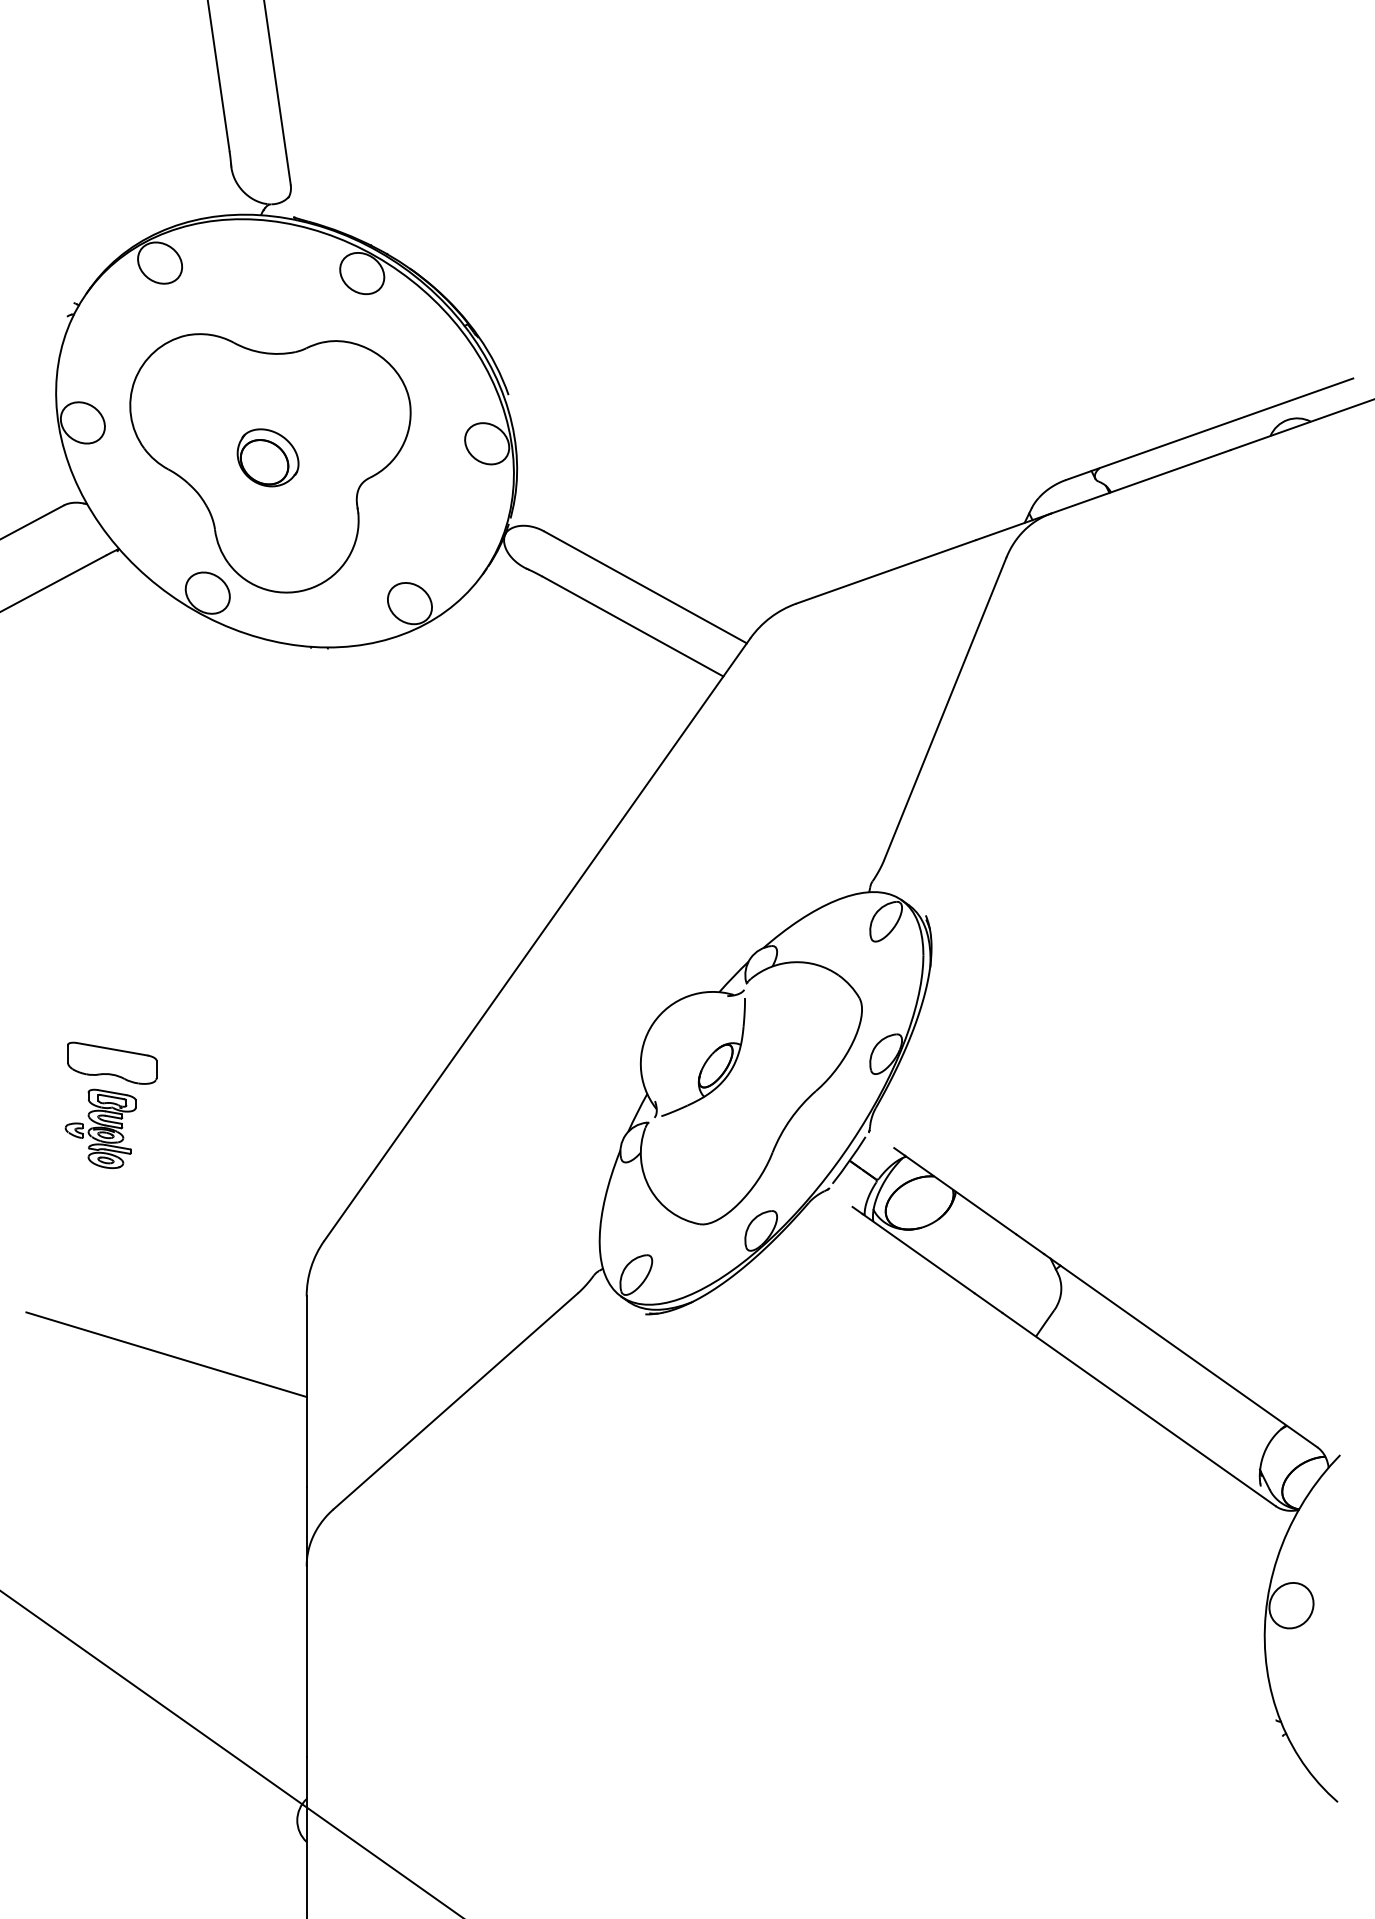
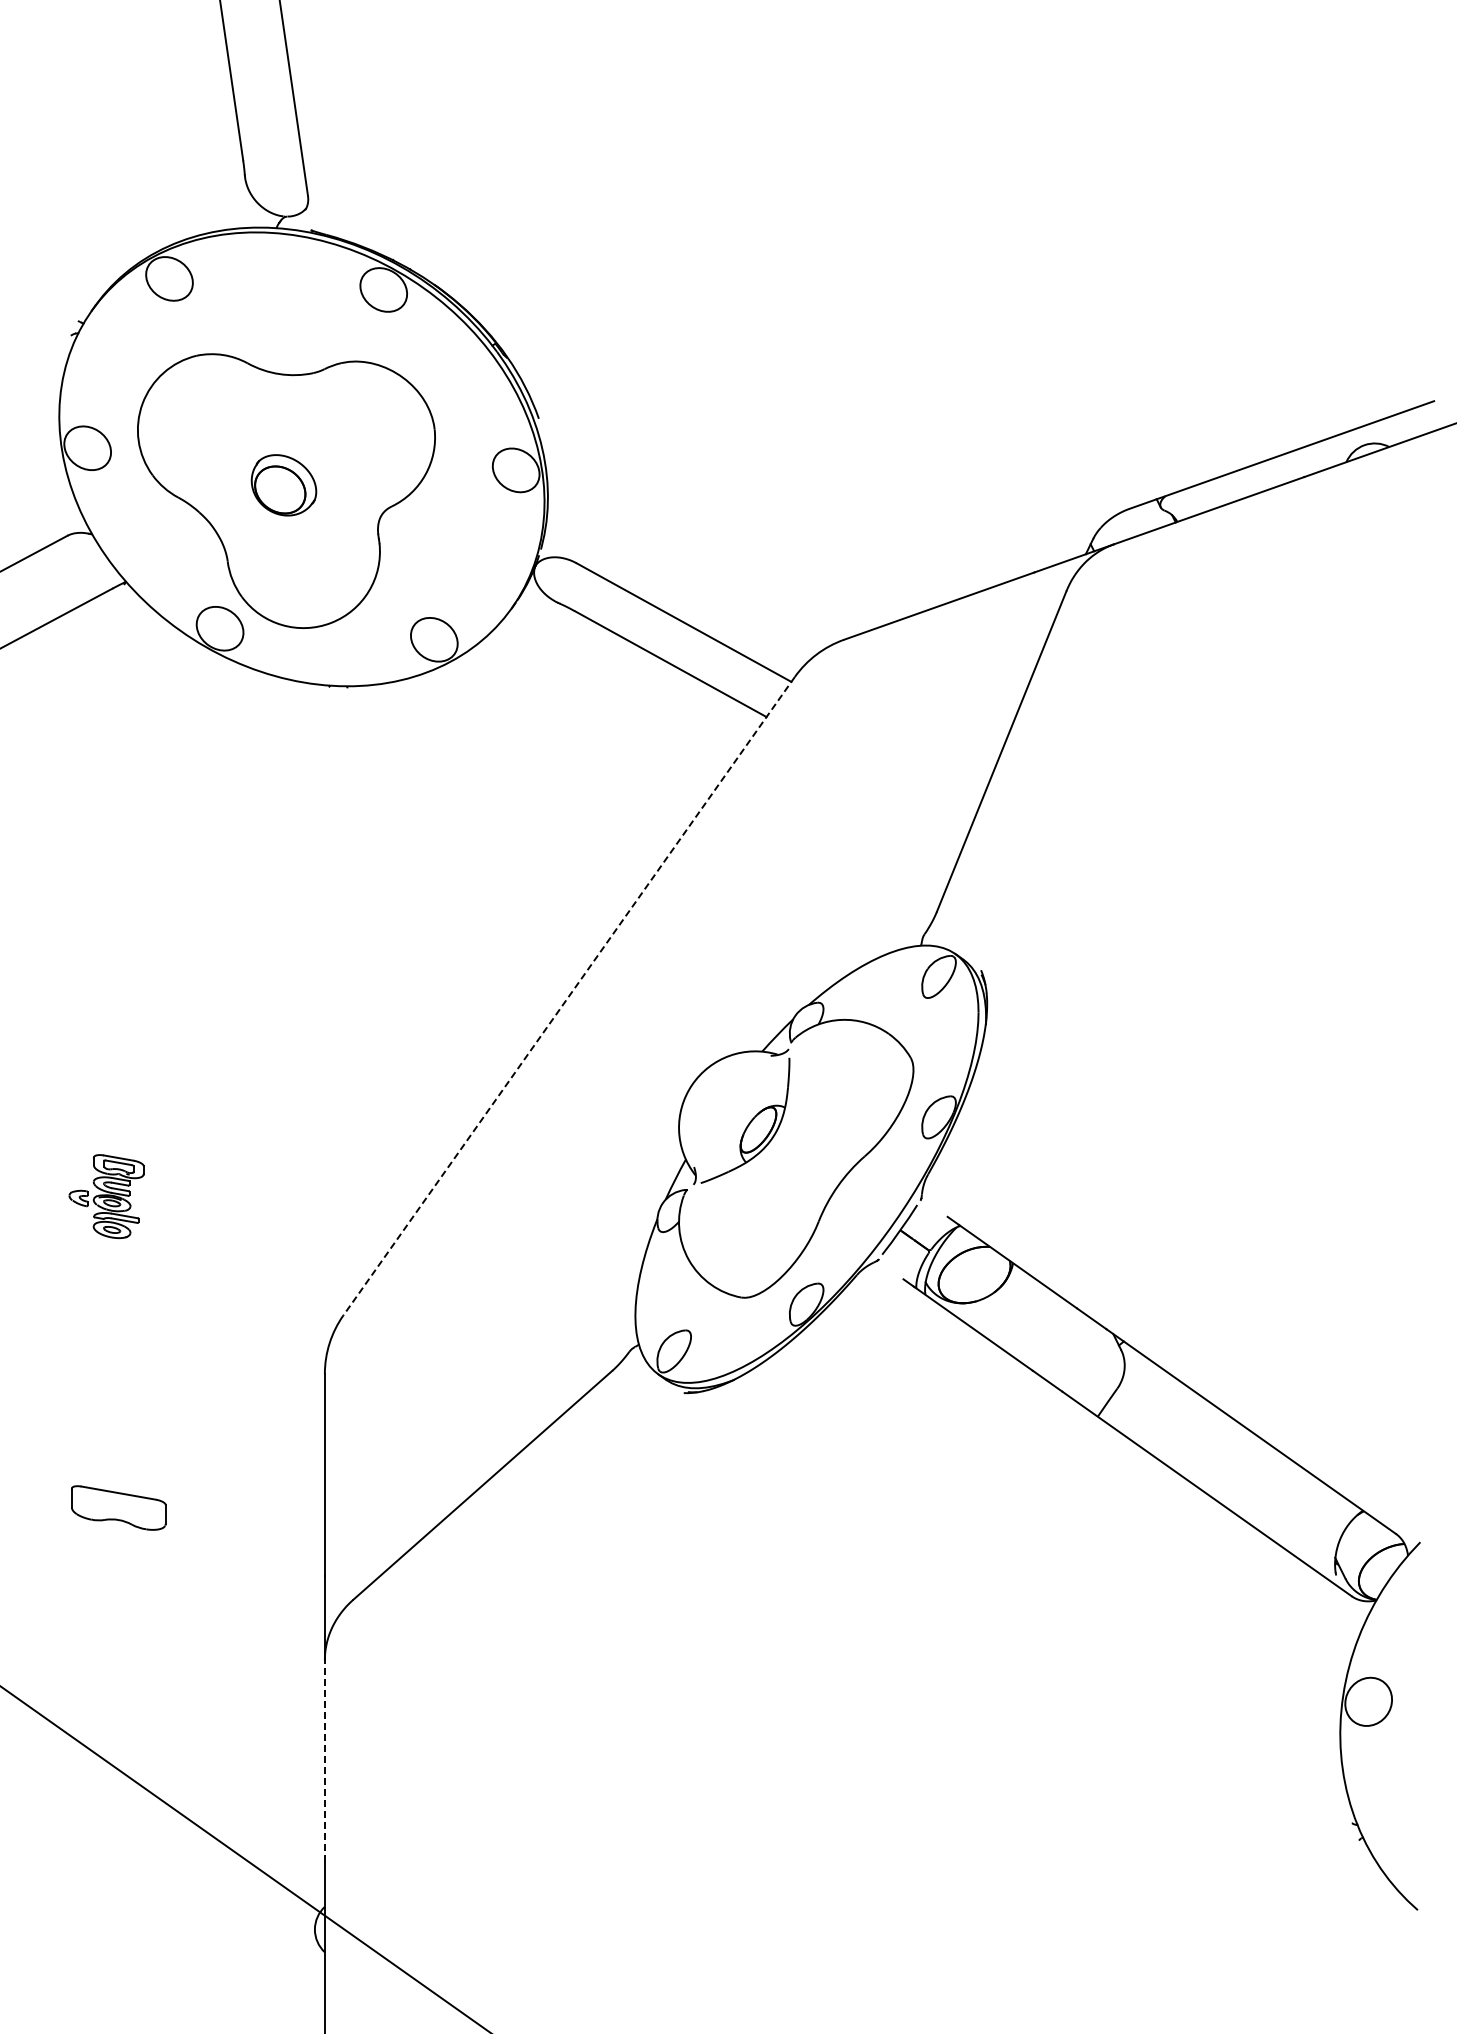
line: (537, 940) -> (569, 996), solid -> dashed
part: (111, 1062) -> (118, 1507), moved
line: (165, 1354) -> (175, 1435), removed
line: (306, 1661) -> (324, 1761), solid -> dashed

